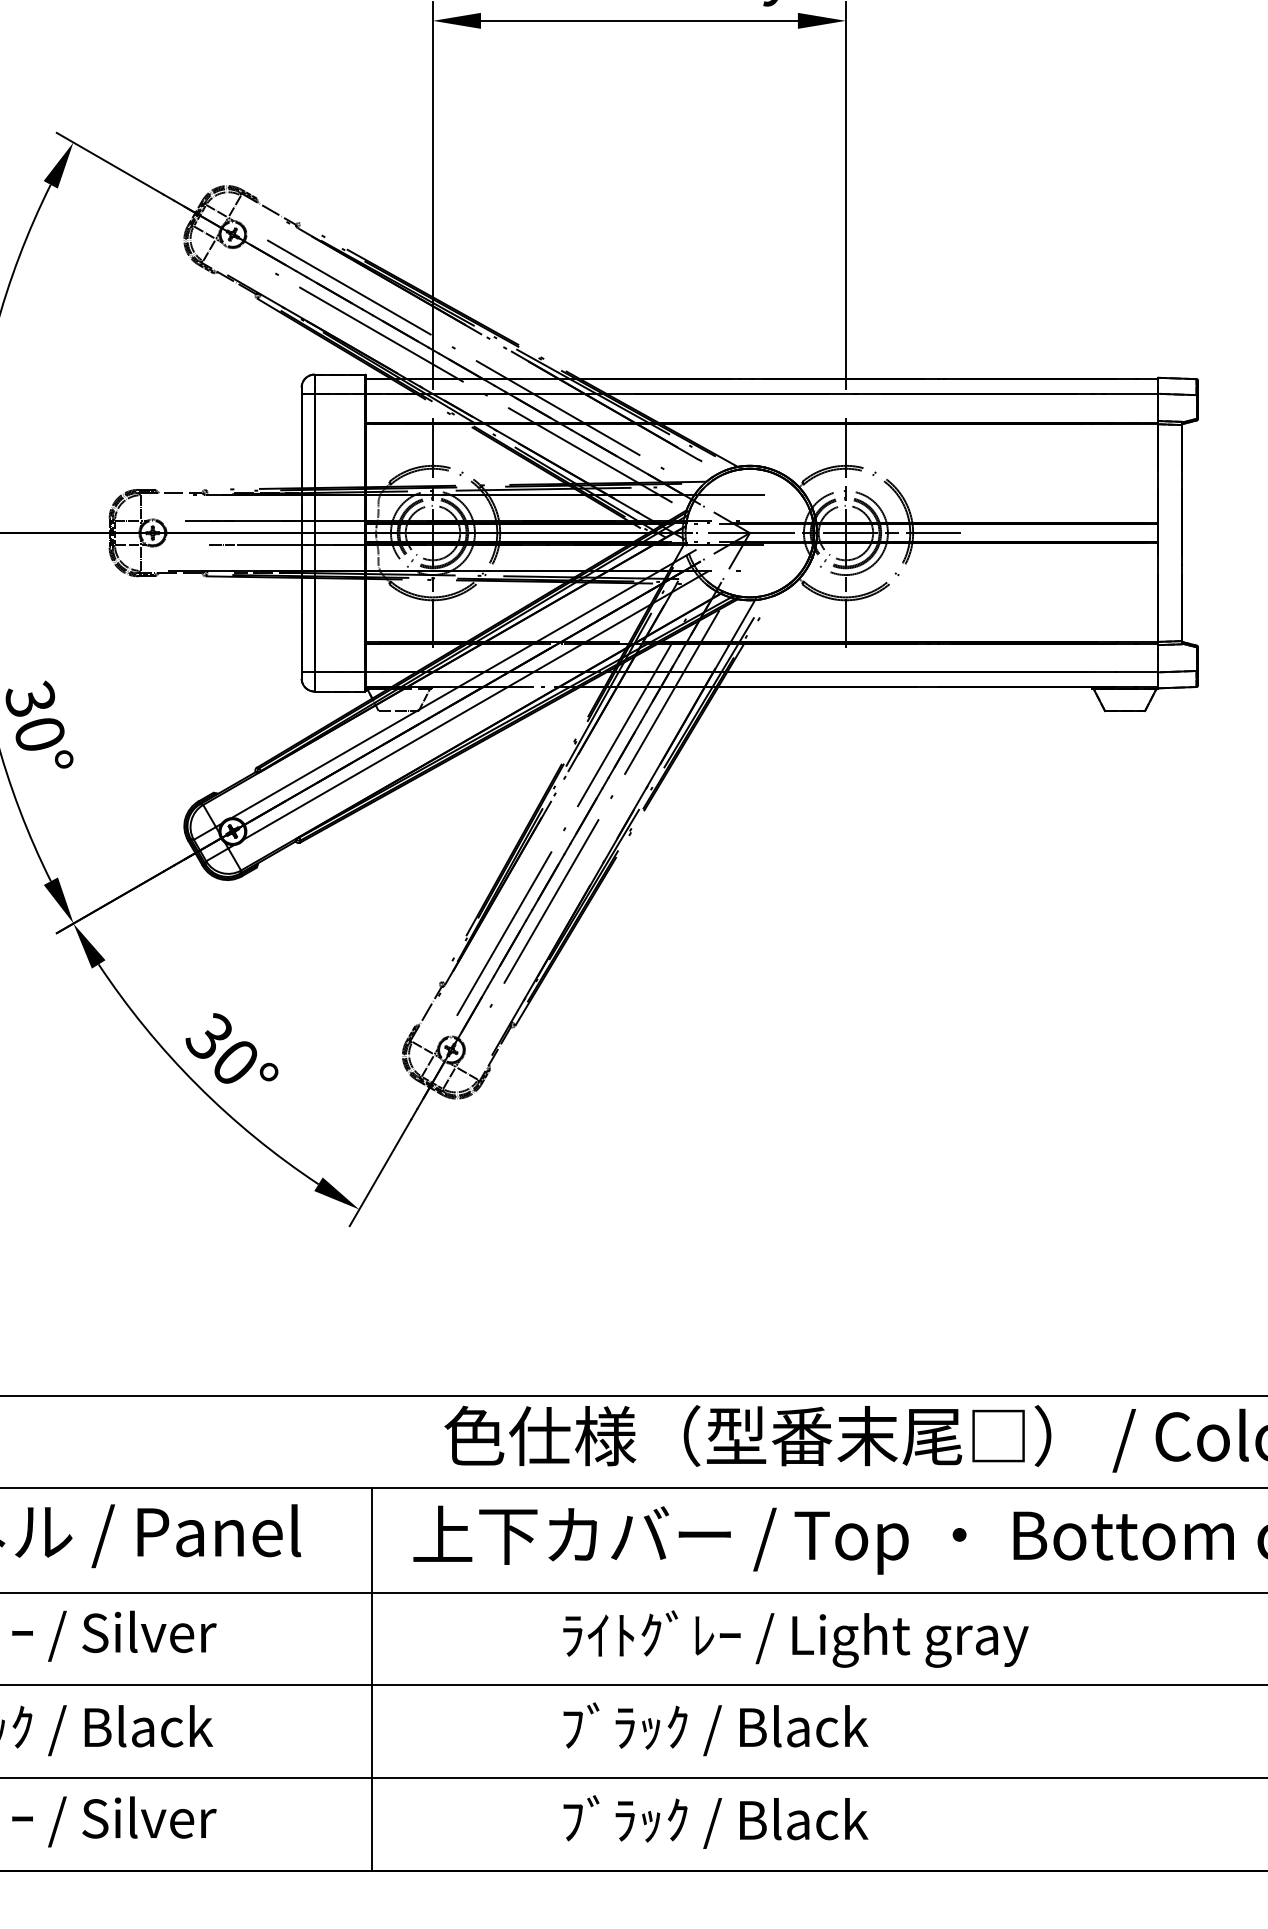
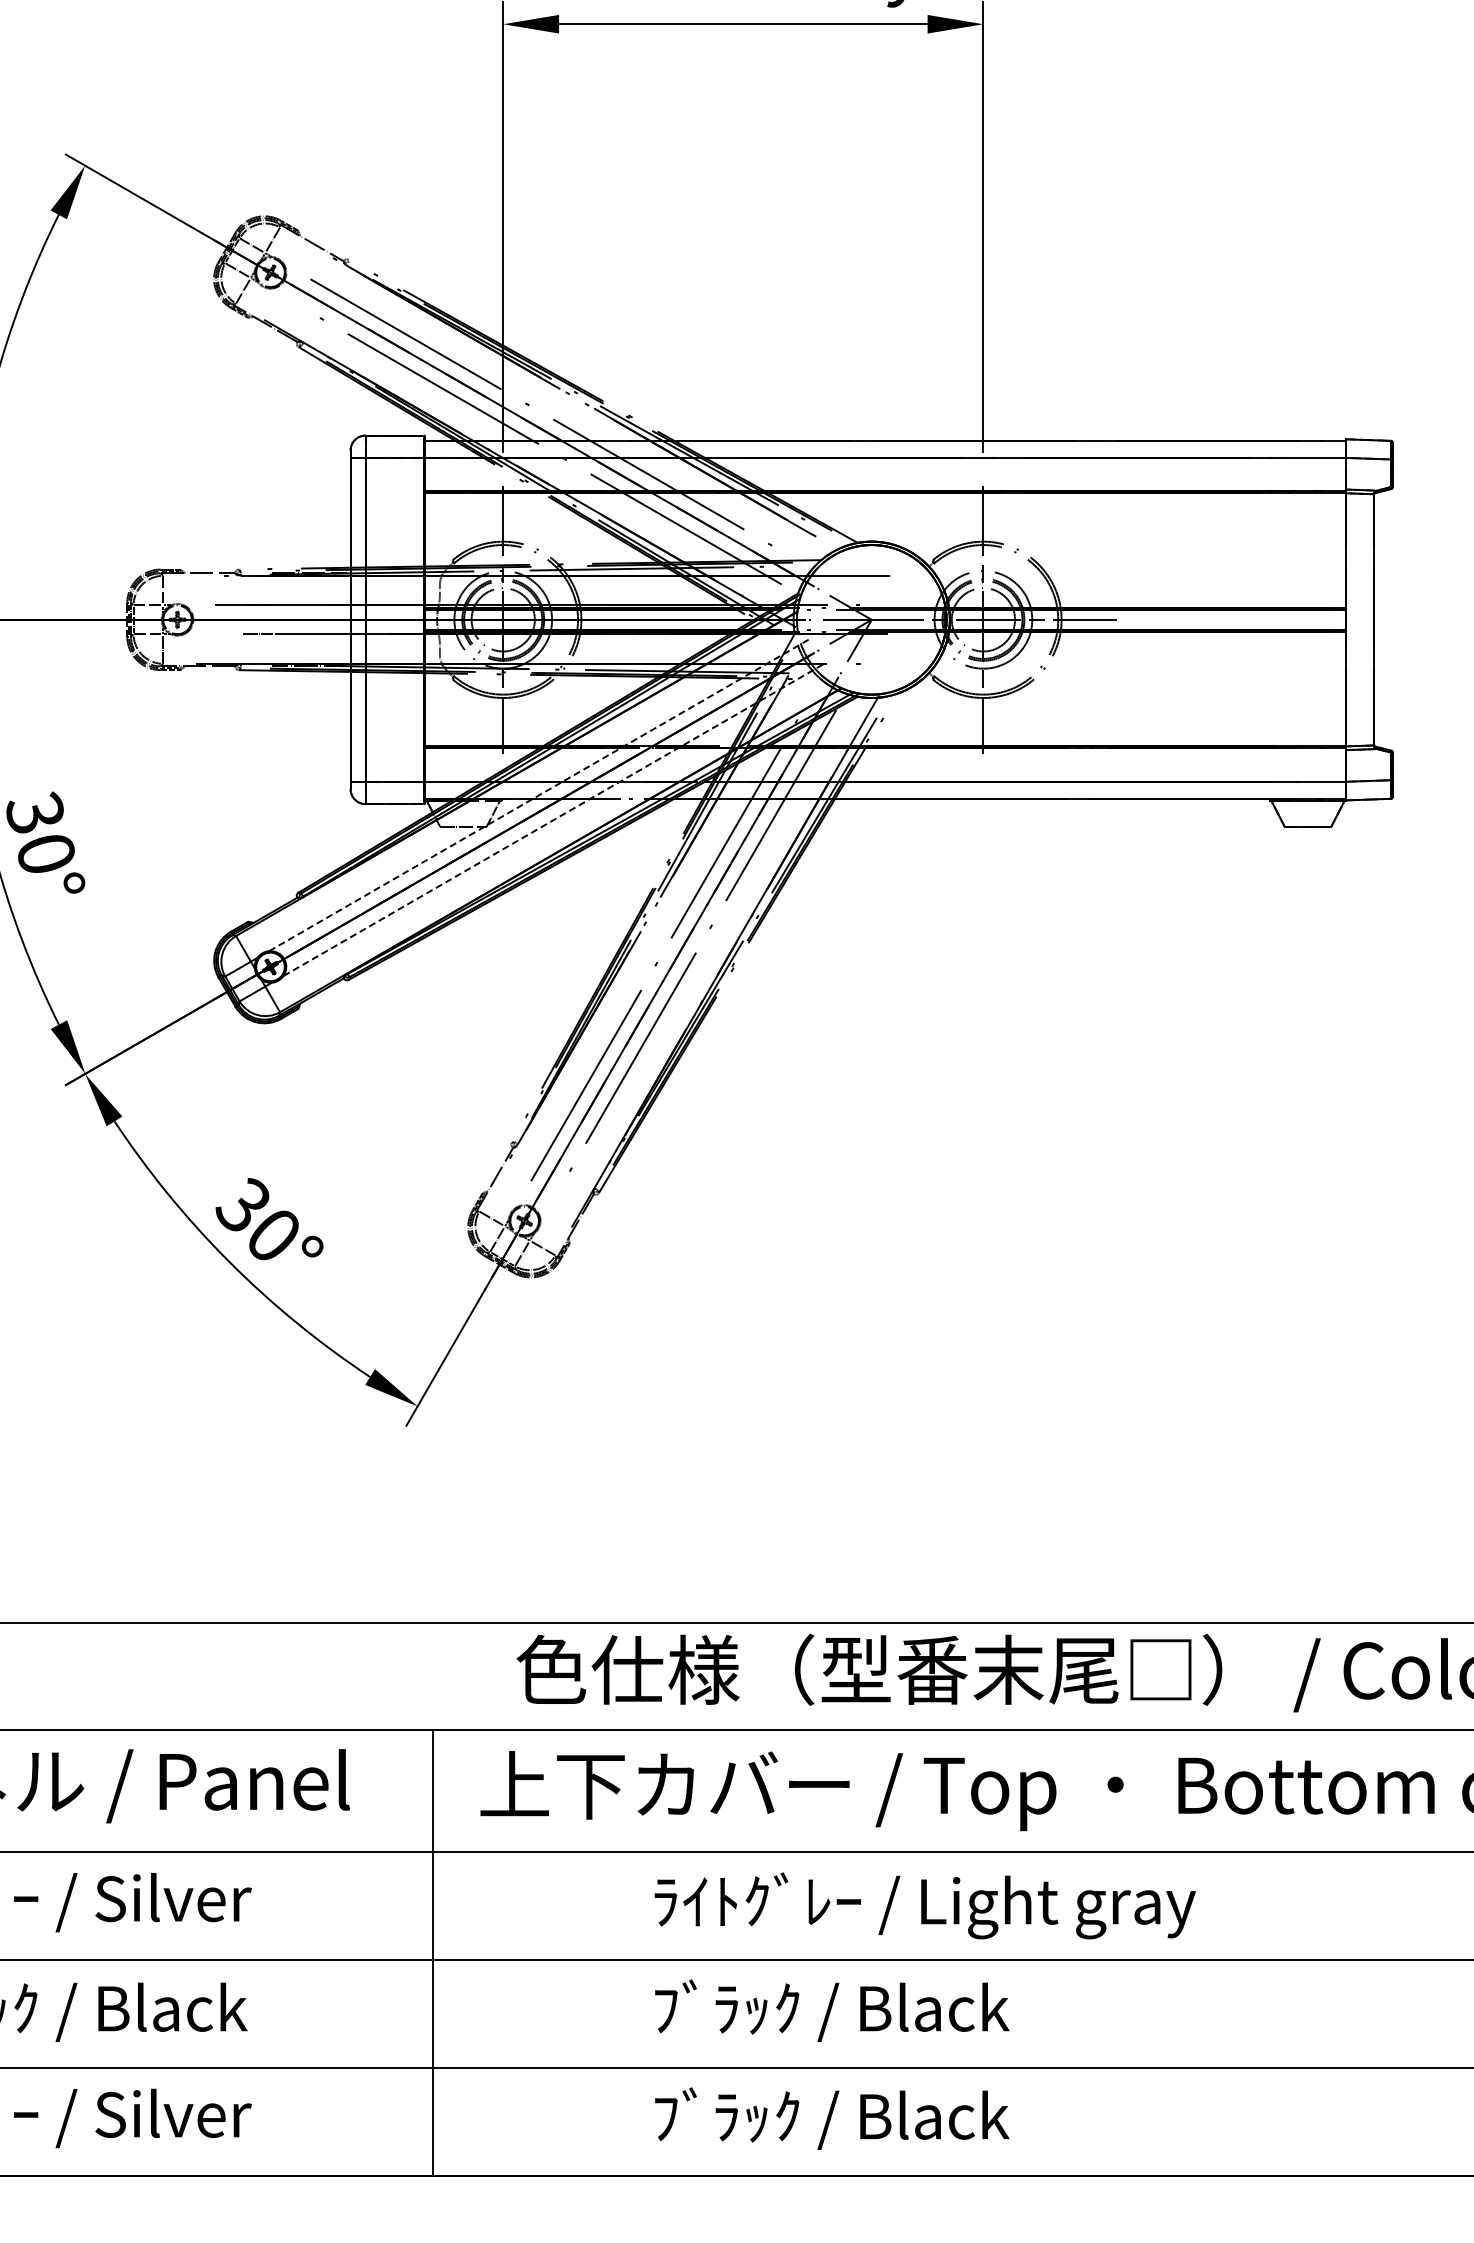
line: (463, 684) -> (538, 795), solid -> dashed
line: (476, 705) -> (553, 820), solid -> dashed

